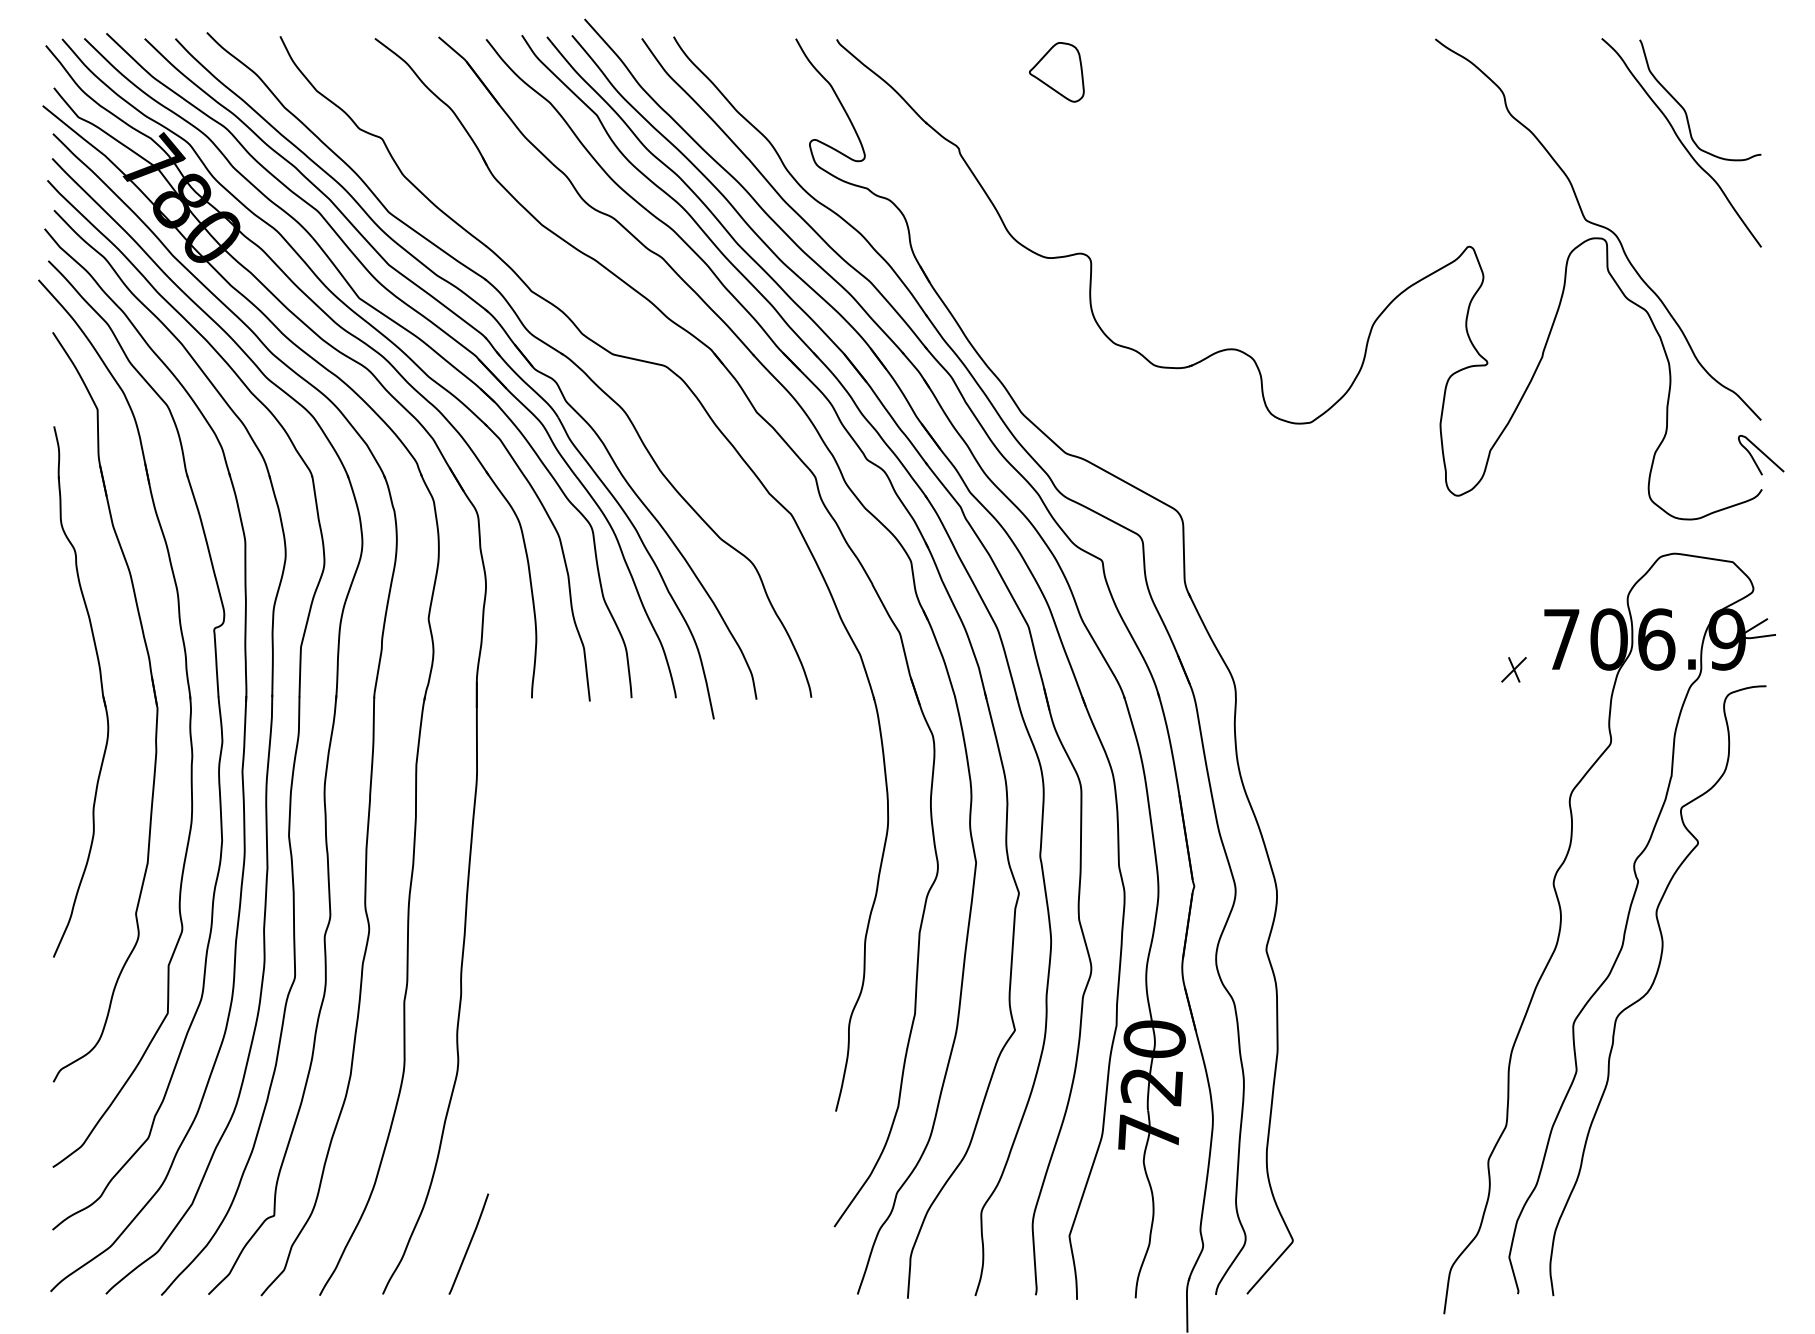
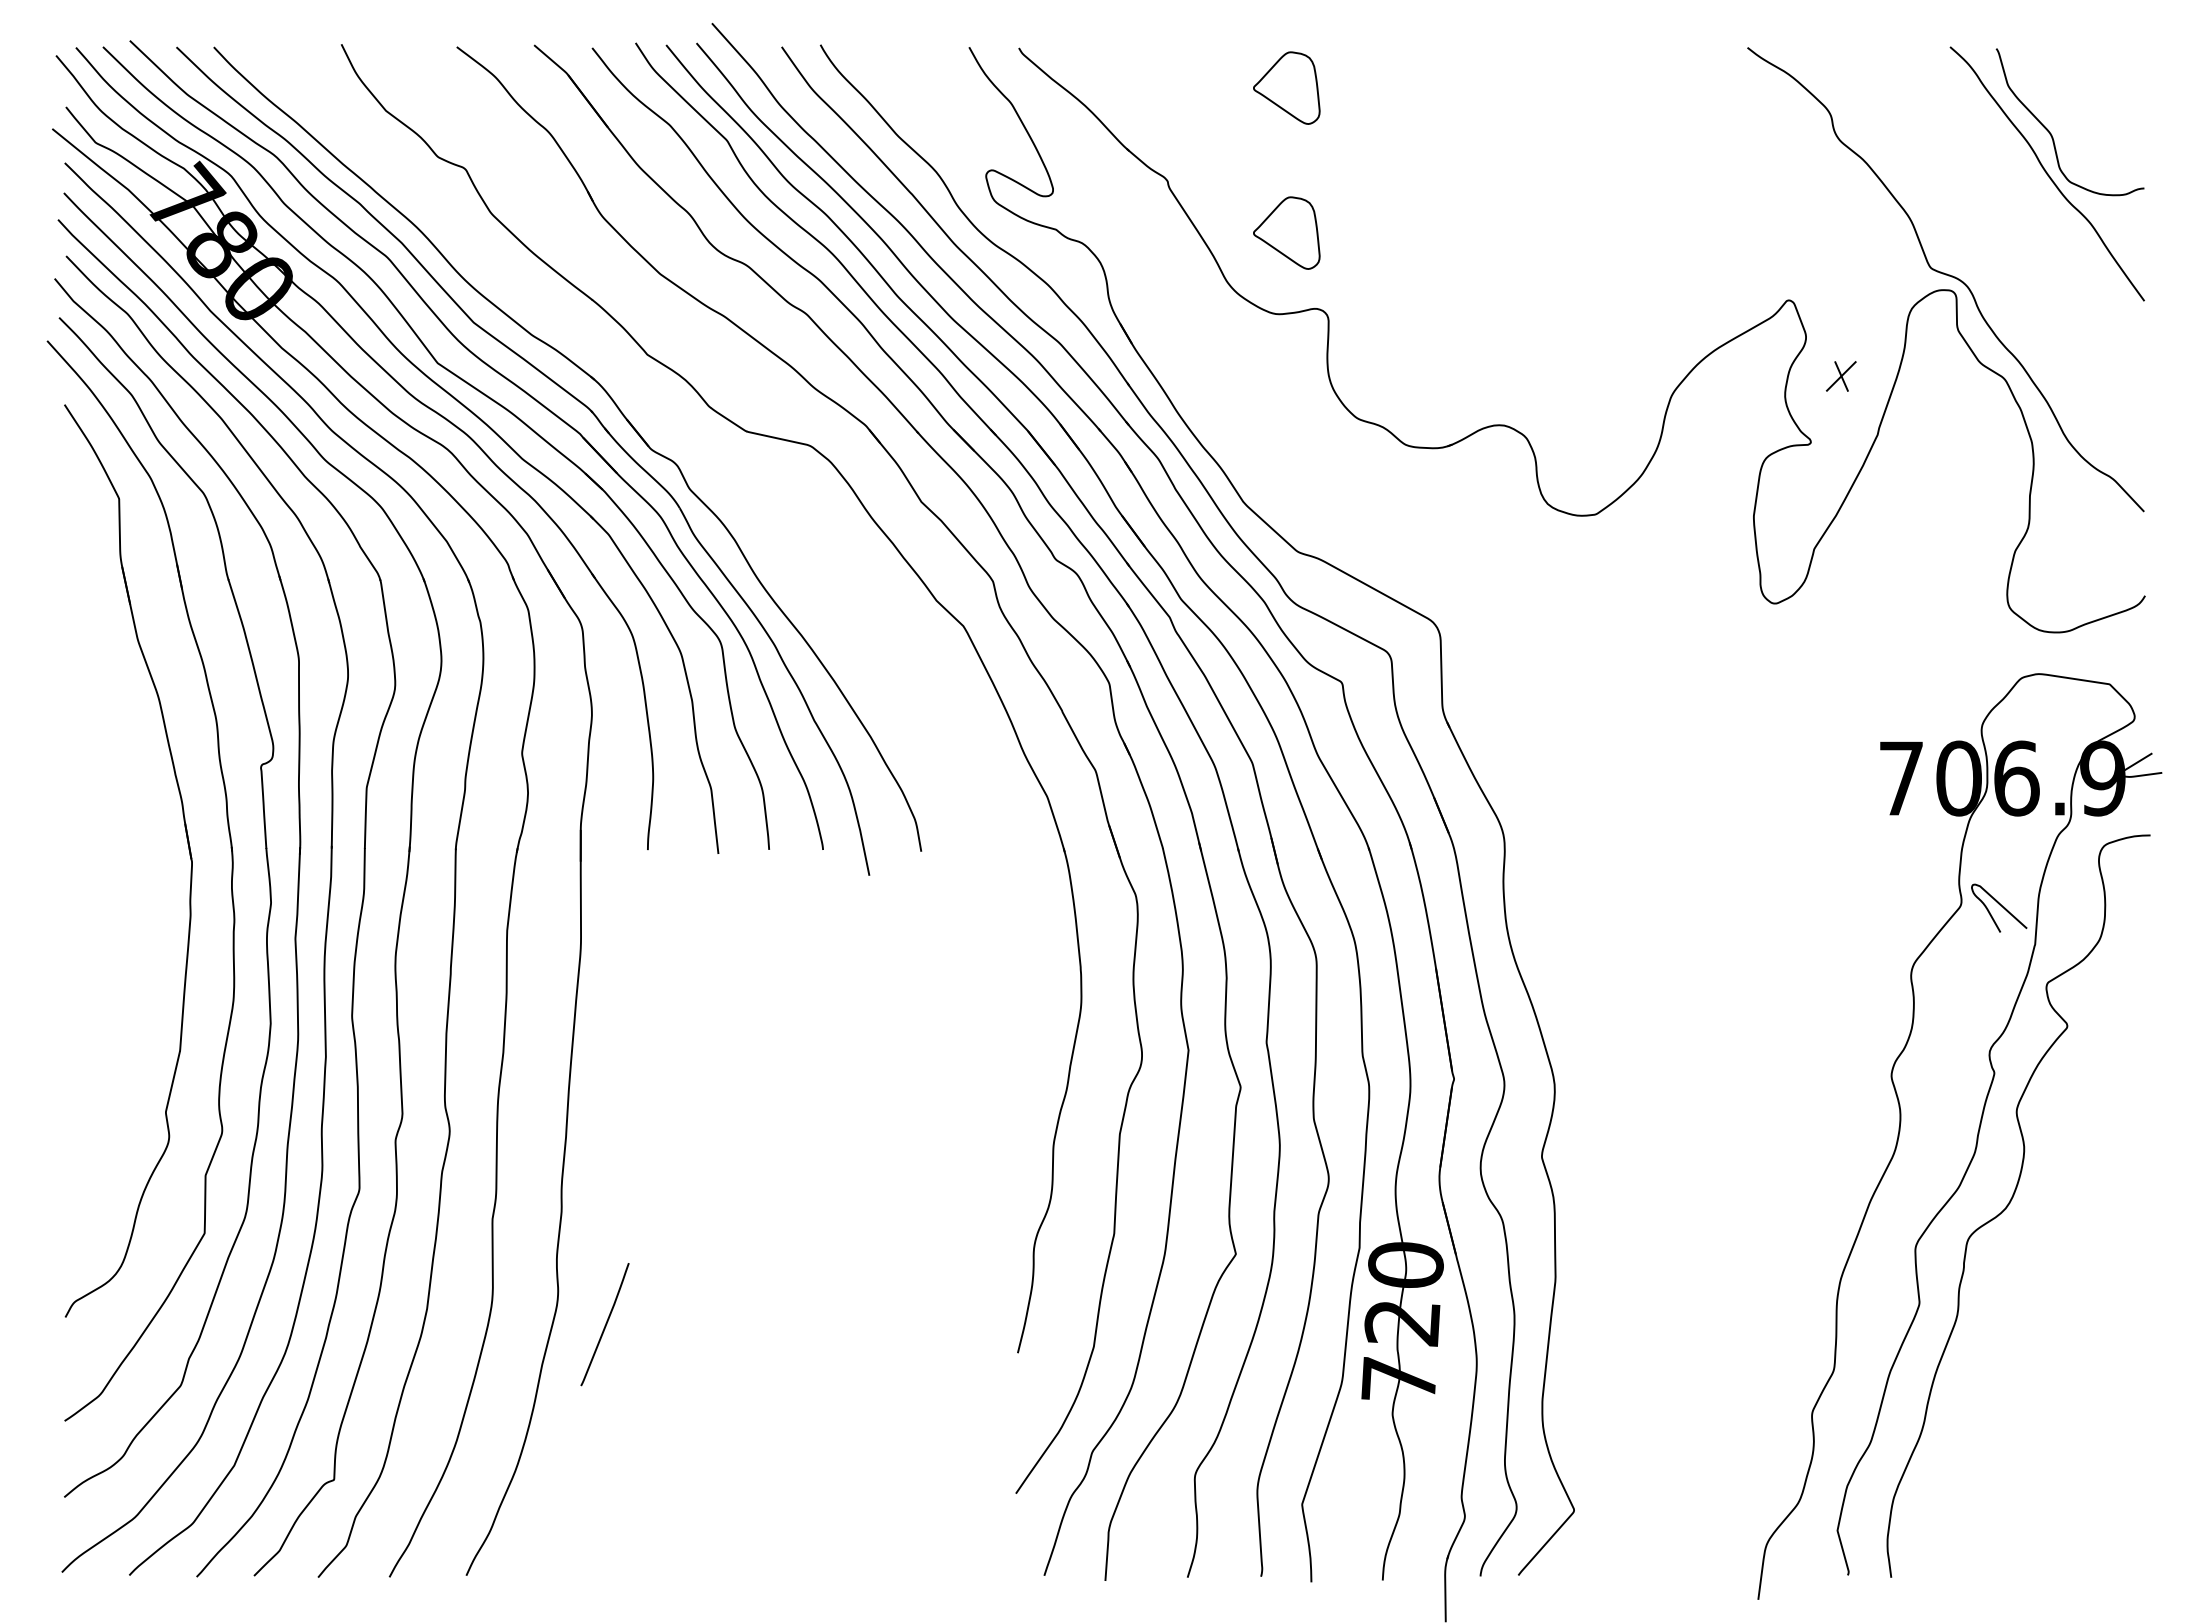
part: (1056, 190) -> (1286, 232), added
part: (532, 336) -> (648, 409), removed
curve: (1761, 452) -> (1999, 905), moved
part: (1514, 669) -> (1841, 376), moved
part: (101, 688) -> (123, 838), removed
curve: (469, 1244) -> (605, 1324), moved

